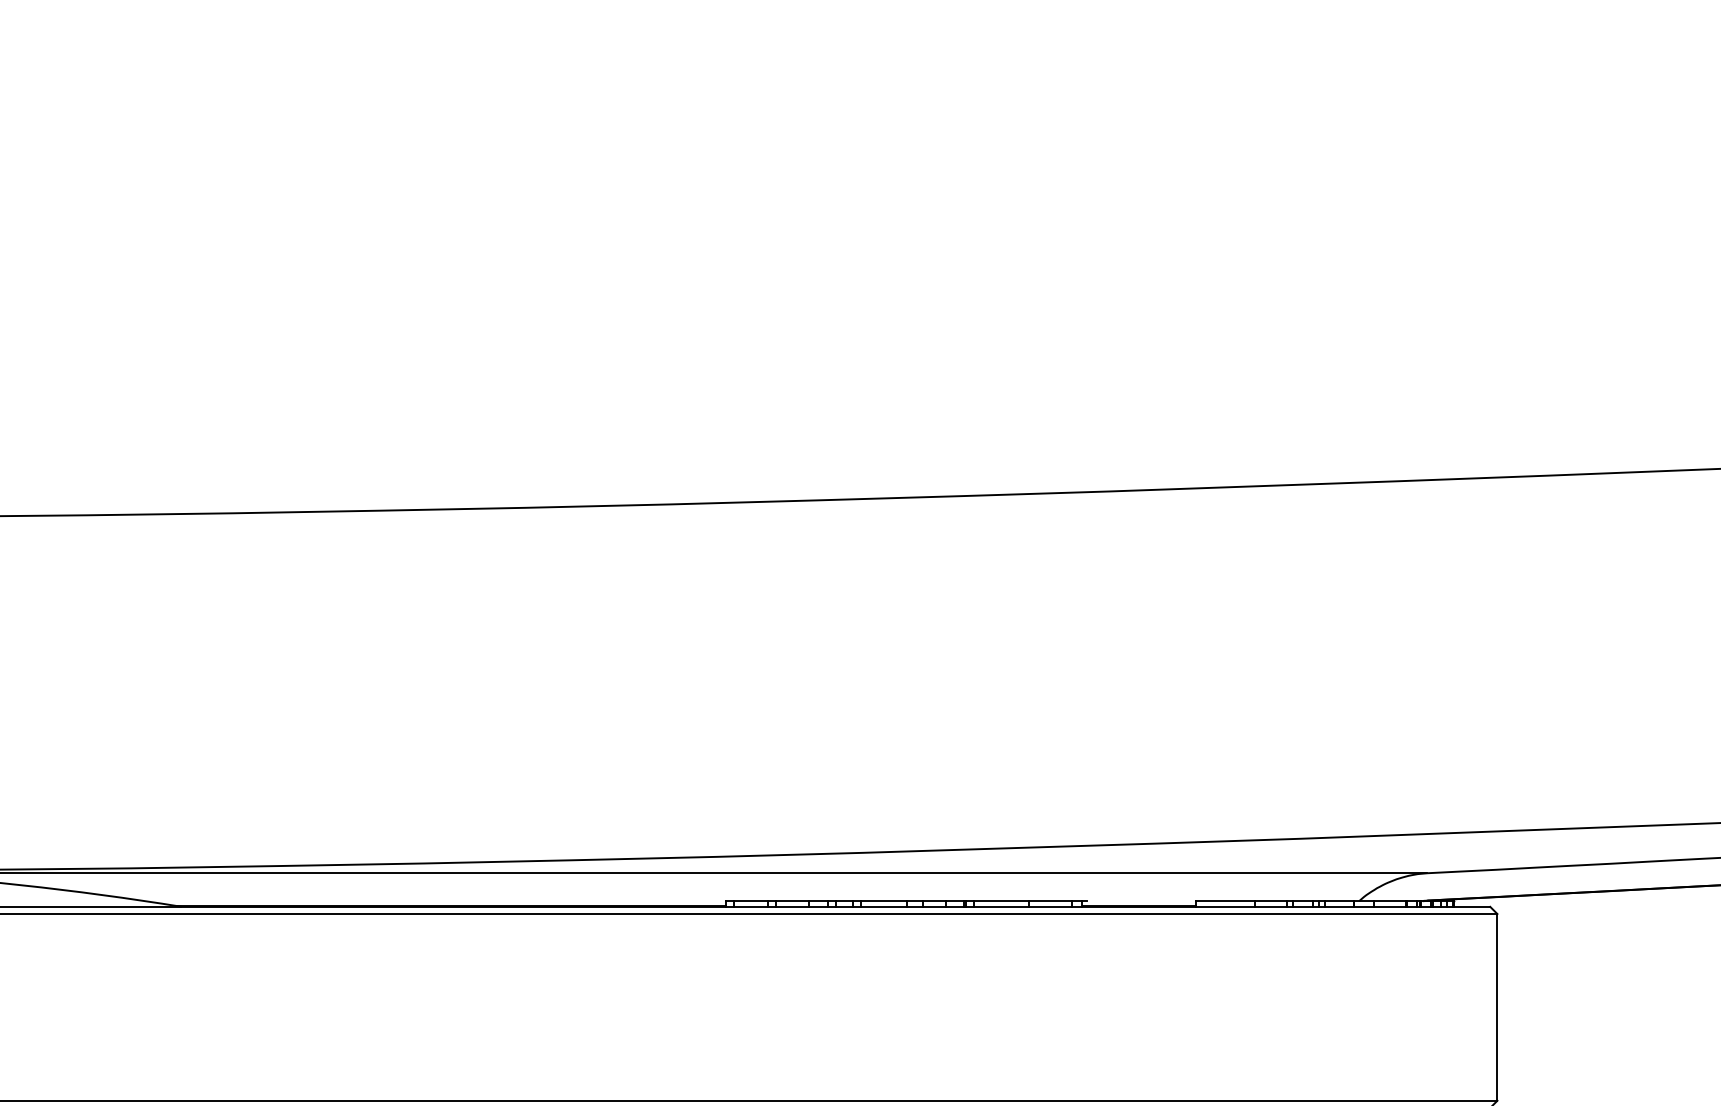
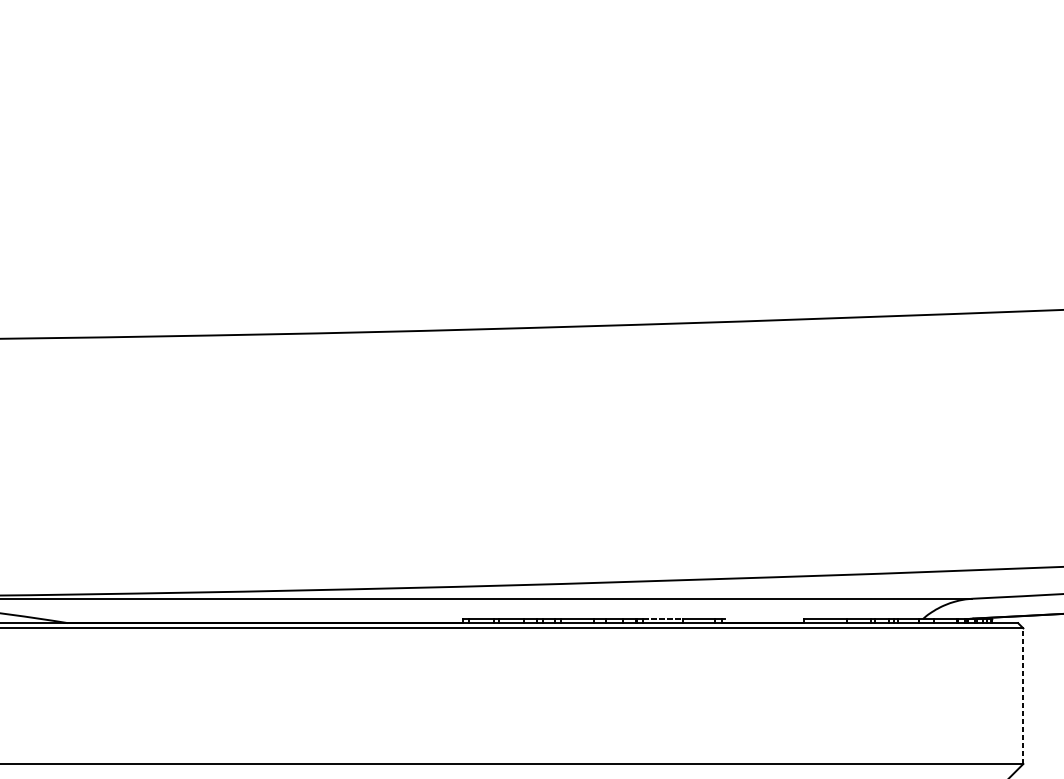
line: (1001, 901) -> (663, 619), solid -> dashed
line: (1497, 1006) -> (1023, 695), solid -> dashed

